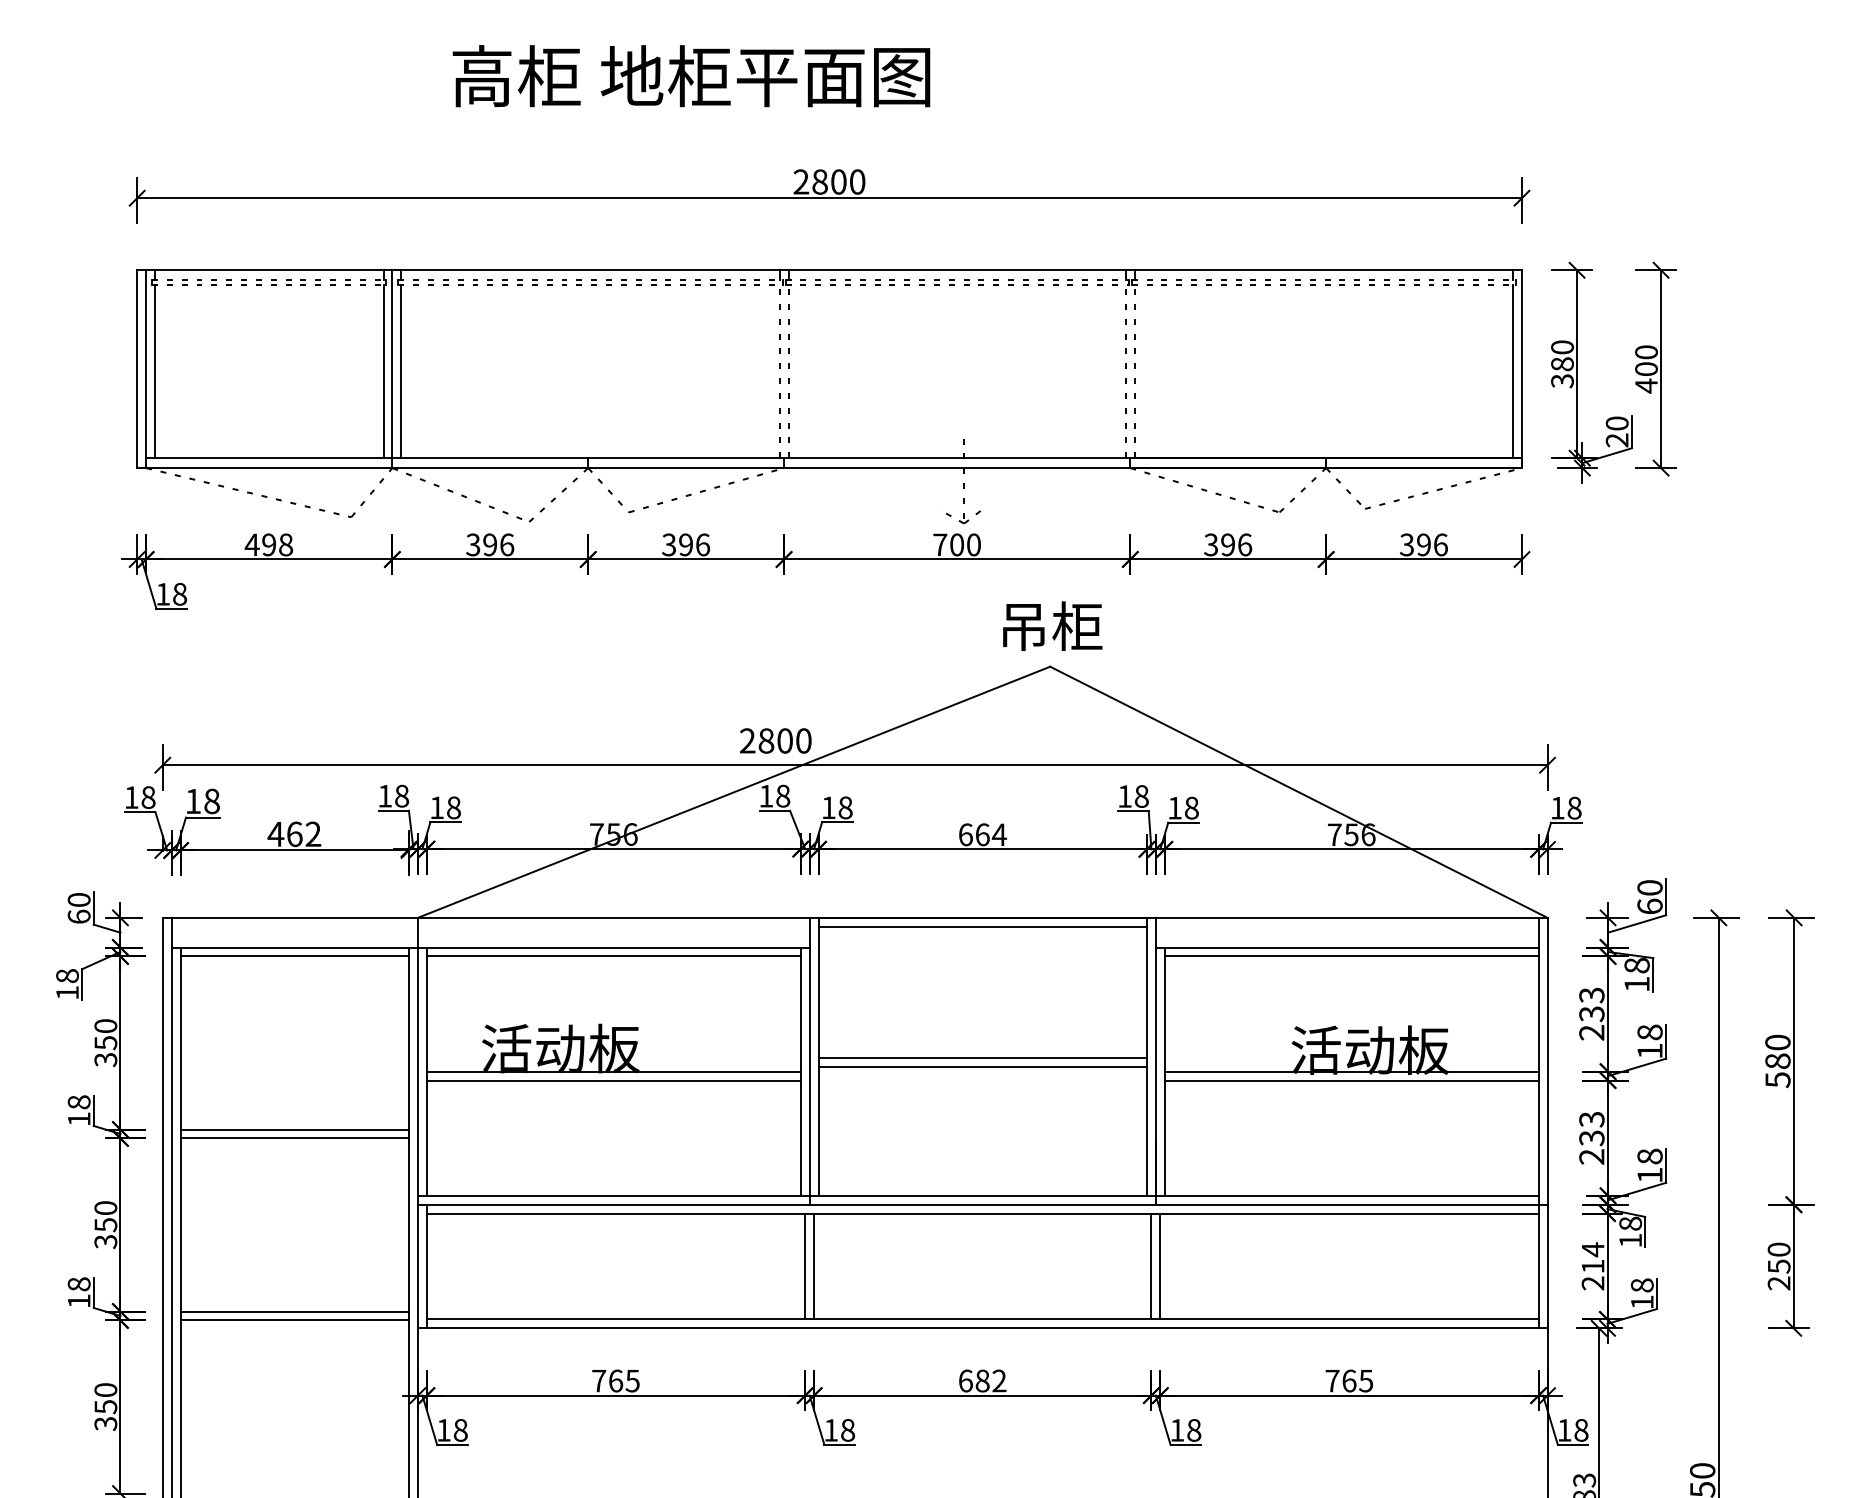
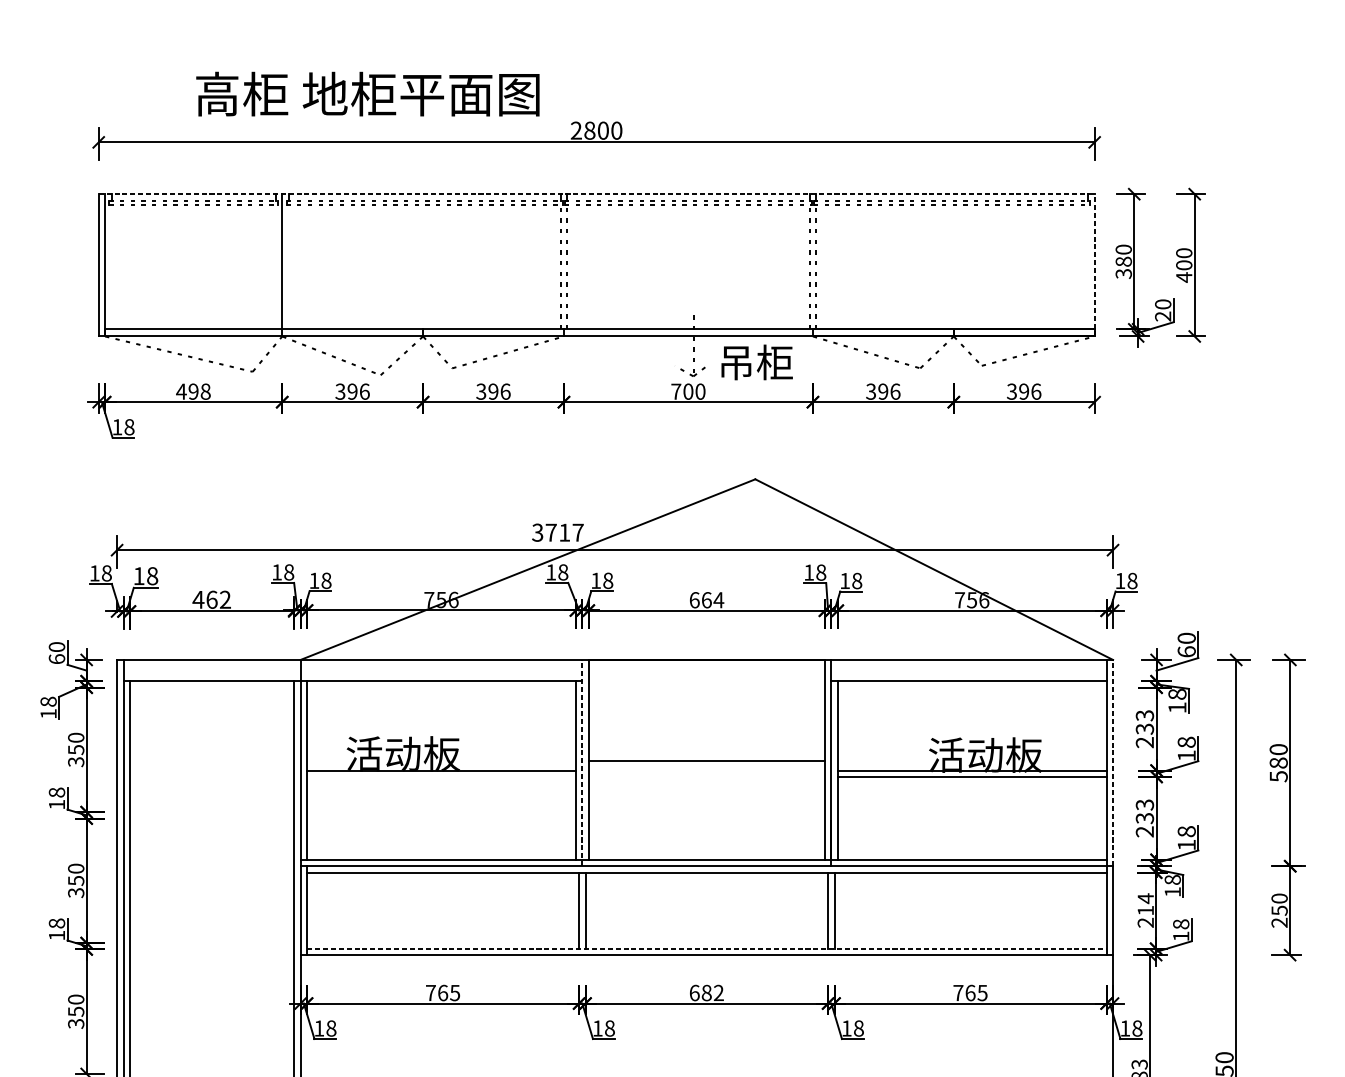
text: (691, 76) -> (367, 94), moved
line: (825, 270) -> (593, 194), solid -> dashed
line: (1521, 369) -> (1094, 265), solid -> dashed
line: (155, 371) -> (111, 267), removed
line: (383, 371) -> (275, 267), removed
line: (401, 371) -> (288, 267), removed
line: (1513, 371) -> (1088, 267), removed
text: (1052, 625) -> (757, 361), moved
text: (775, 740) -> (557, 532), 2800 -> 3717
line: (982, 926) -> (706, 666), removed
line: (294, 956) -> (211, 687), removed
line: (613, 956) -> (441, 687), removed
line: (1351, 956) -> (972, 687), removed
line: (809, 1060) -> (582, 762), solid -> dashed
line: (1547, 1060) -> (1113, 762), solid -> dashed
line: (982, 1066) -> (706, 766), removed
line: (613, 1080) -> (441, 776), removed
line: (294, 1129) -> (211, 812), removed
line: (294, 1138) -> (211, 818), removed
line: (294, 1311) -> (211, 943), removed
line: (982, 1319) -> (706, 948), solid -> dashed
line: (294, 1320) -> (211, 949), removed

